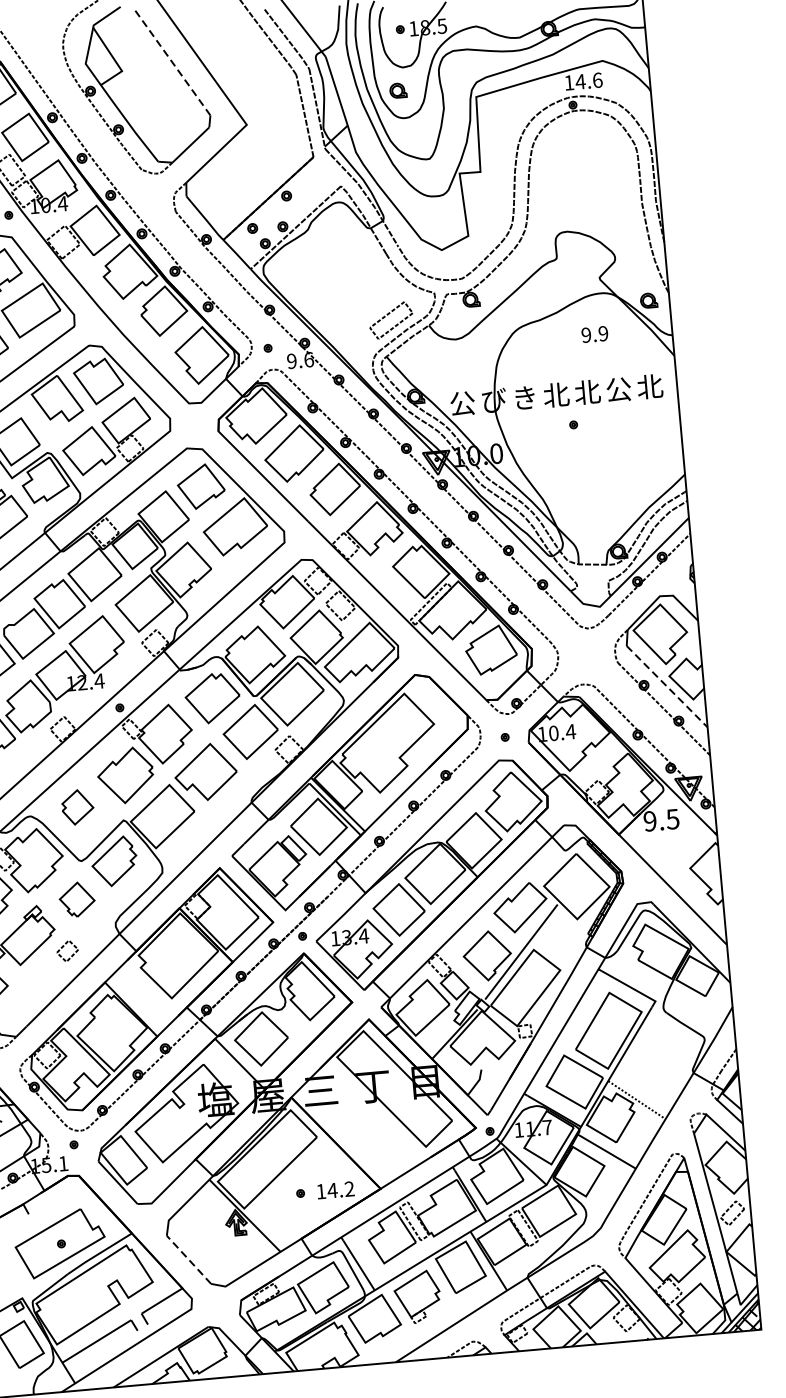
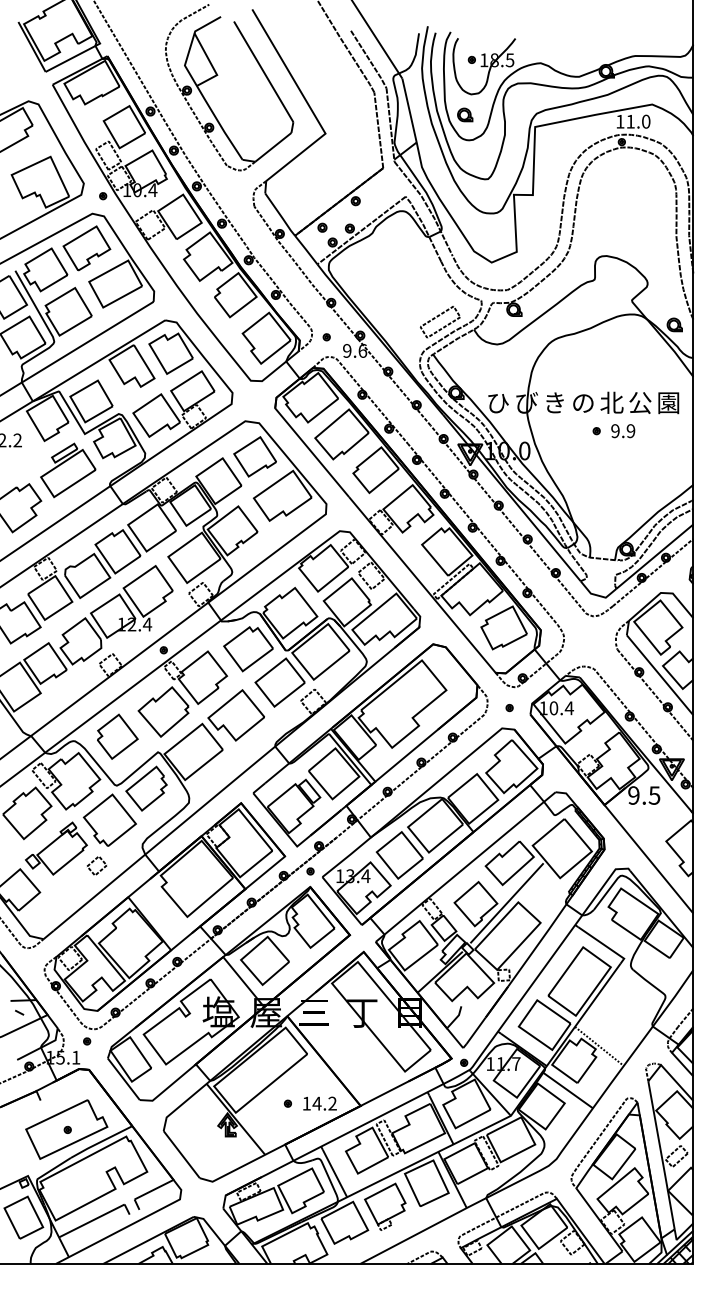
line: (172, 63) -> (263, 72), dashed -> solid
text: (589, 80) -> (638, 121), 14.6 -> 11.0
text: (595, 334) -> (623, 431), moved
text: (649, 386) -> (668, 402), 北 -> 園
text: (556, 394) -> (583, 402), 北 -> の
text: (463, 403) -> (498, 402), 公 -> ひ
line: (666, 687) -> (659, 675), dashed -> solid
part: (77, 807) -> (117, 736), size x1.43
part: (76, 898) -> (109, 819), size x1.67
line: (188, 1259) -> (181, 1154), dashed -> solid

